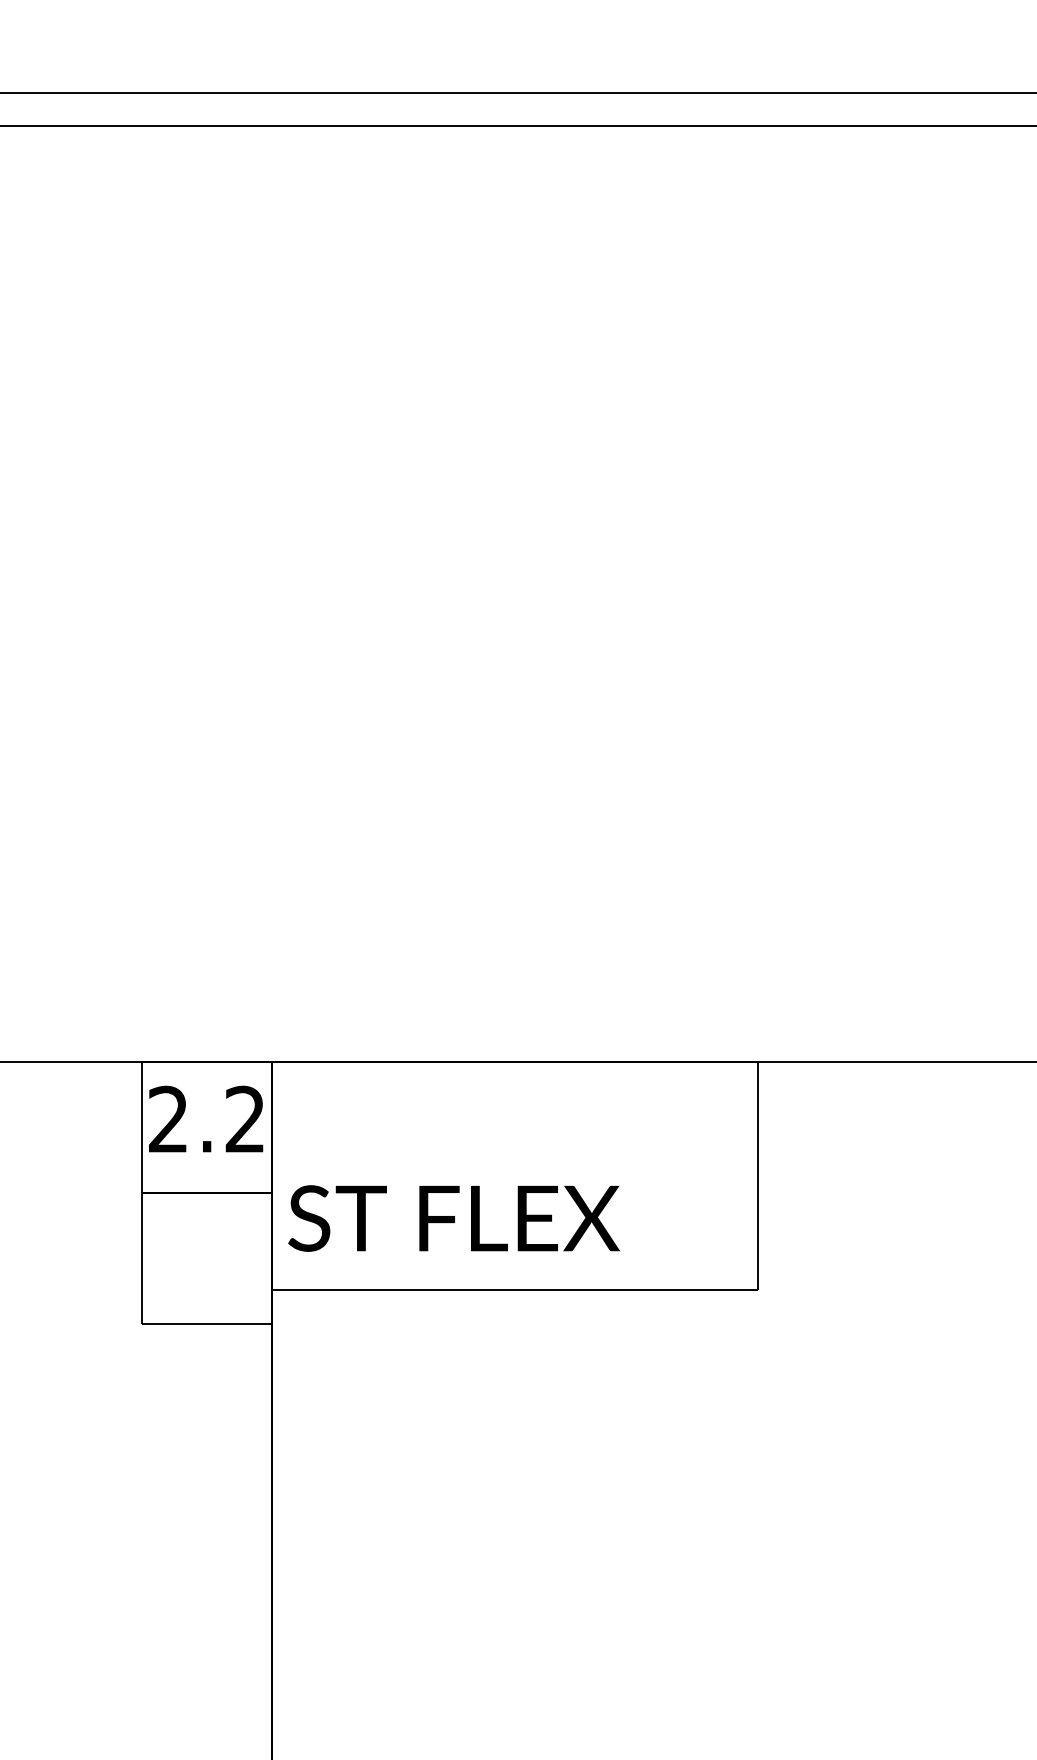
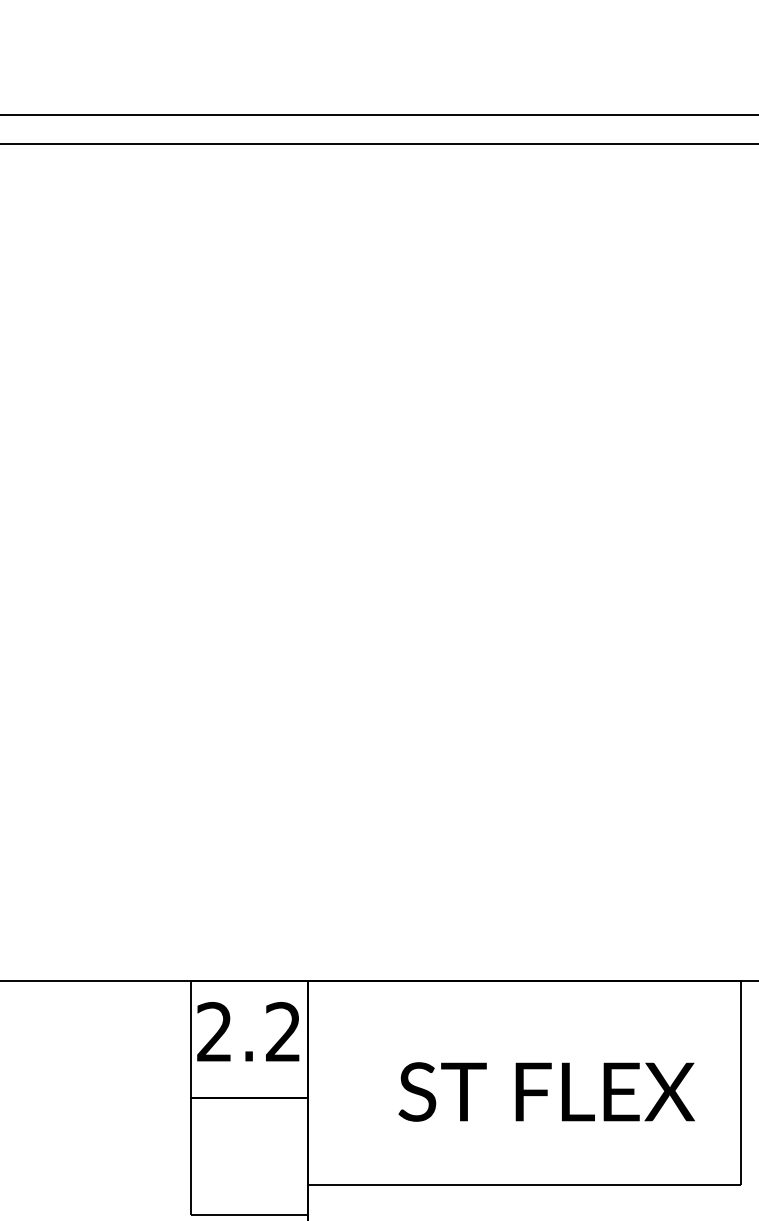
text: (453, 1218) -> (546, 1091), moved

